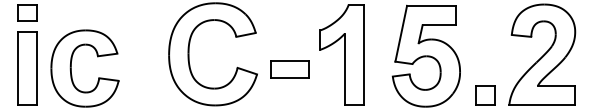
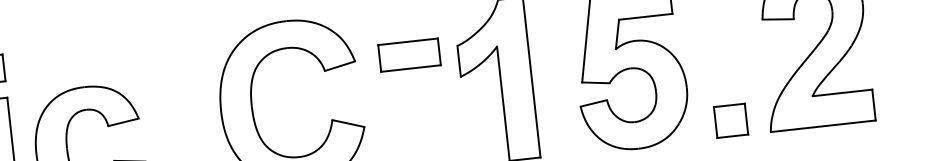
part: (289, 69) -> (408, 54), moved

